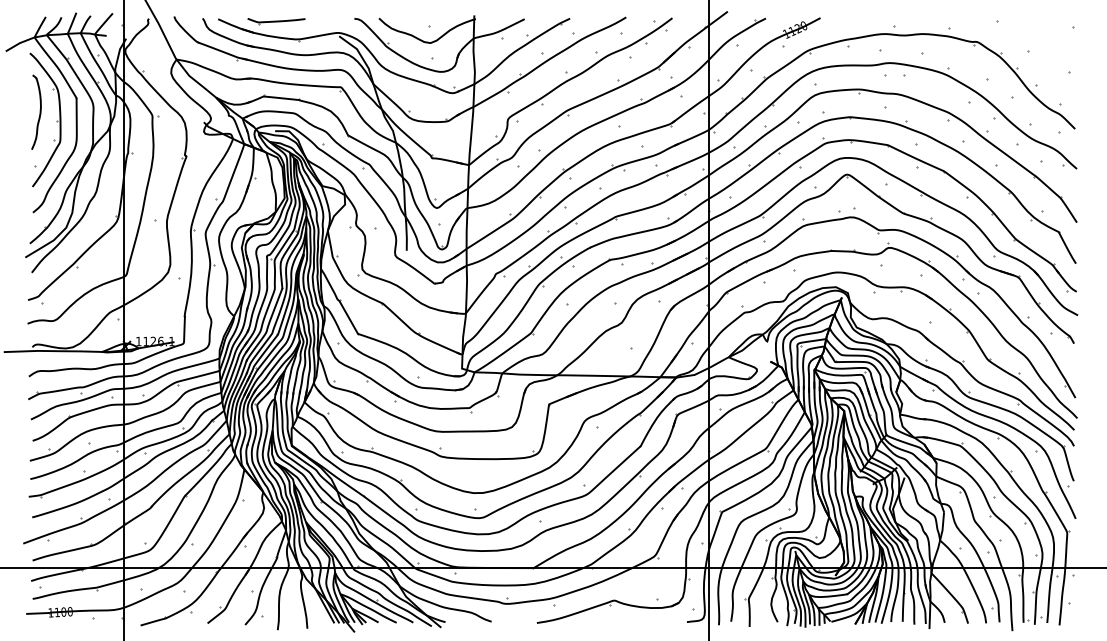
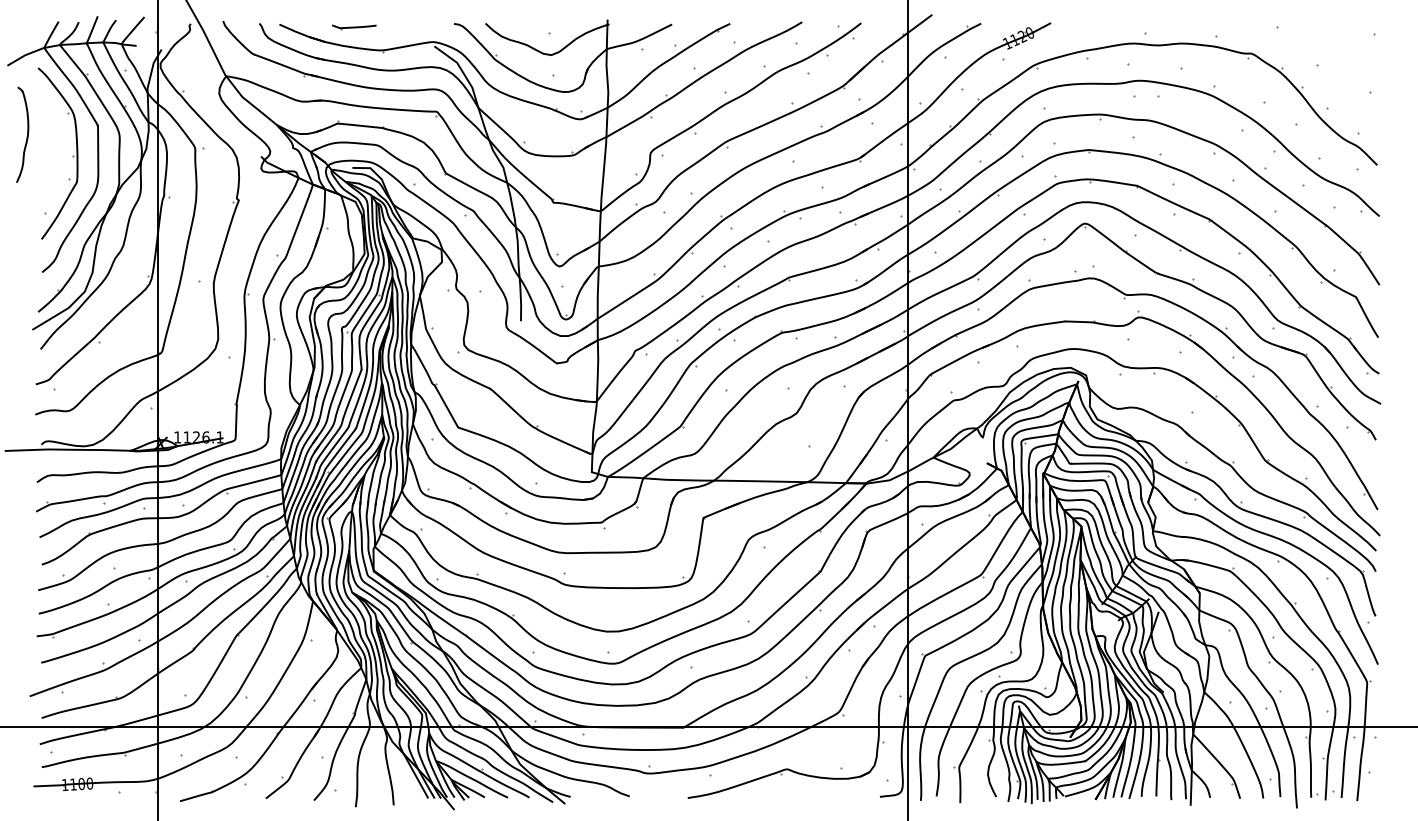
part: (276, 21) -> (354, 27), size x0.6
part: (36, 112) -> (22, 134), moved

